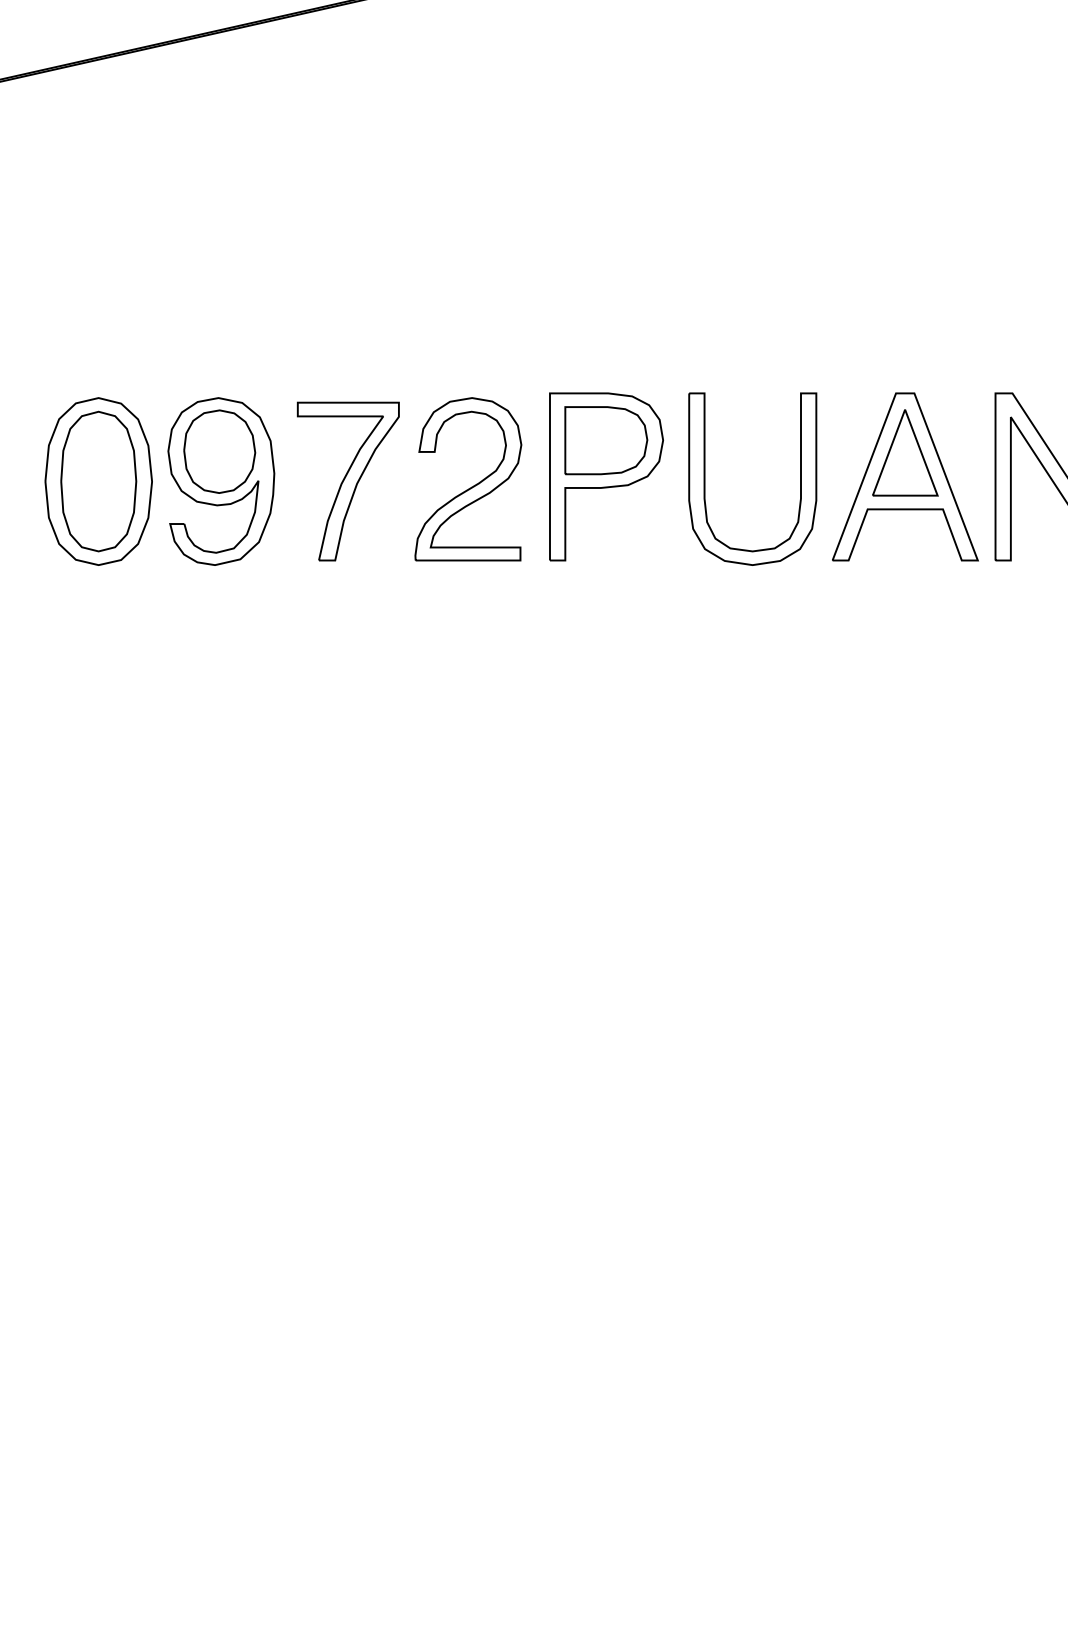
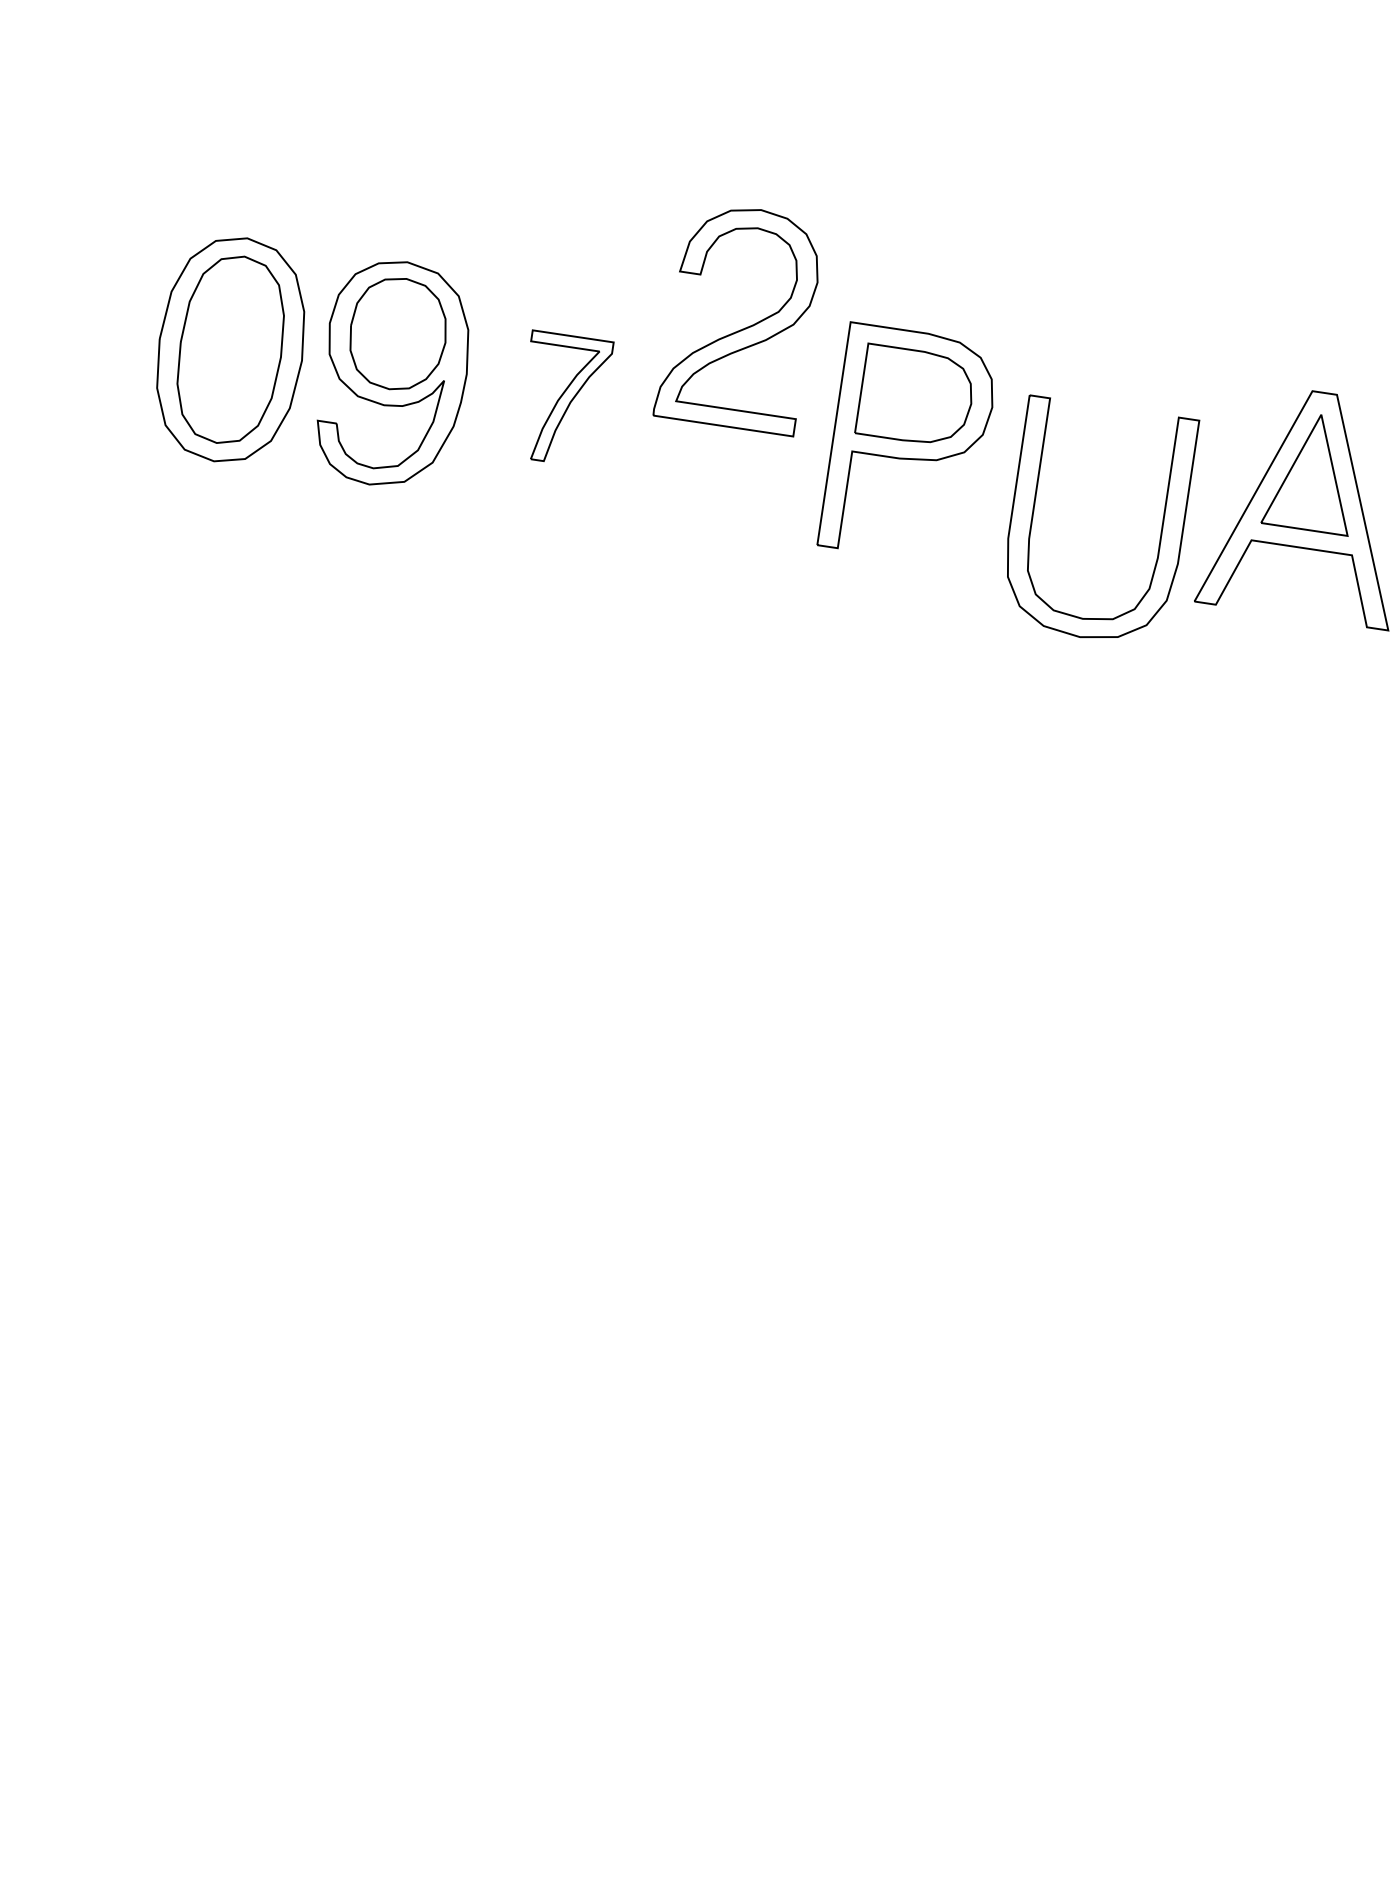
part: (705, 478) -> (1034, 512), moved
part: (347, 481) -> (562, 399), size x0.6
part: (471, 486) -> (742, 327), moved

